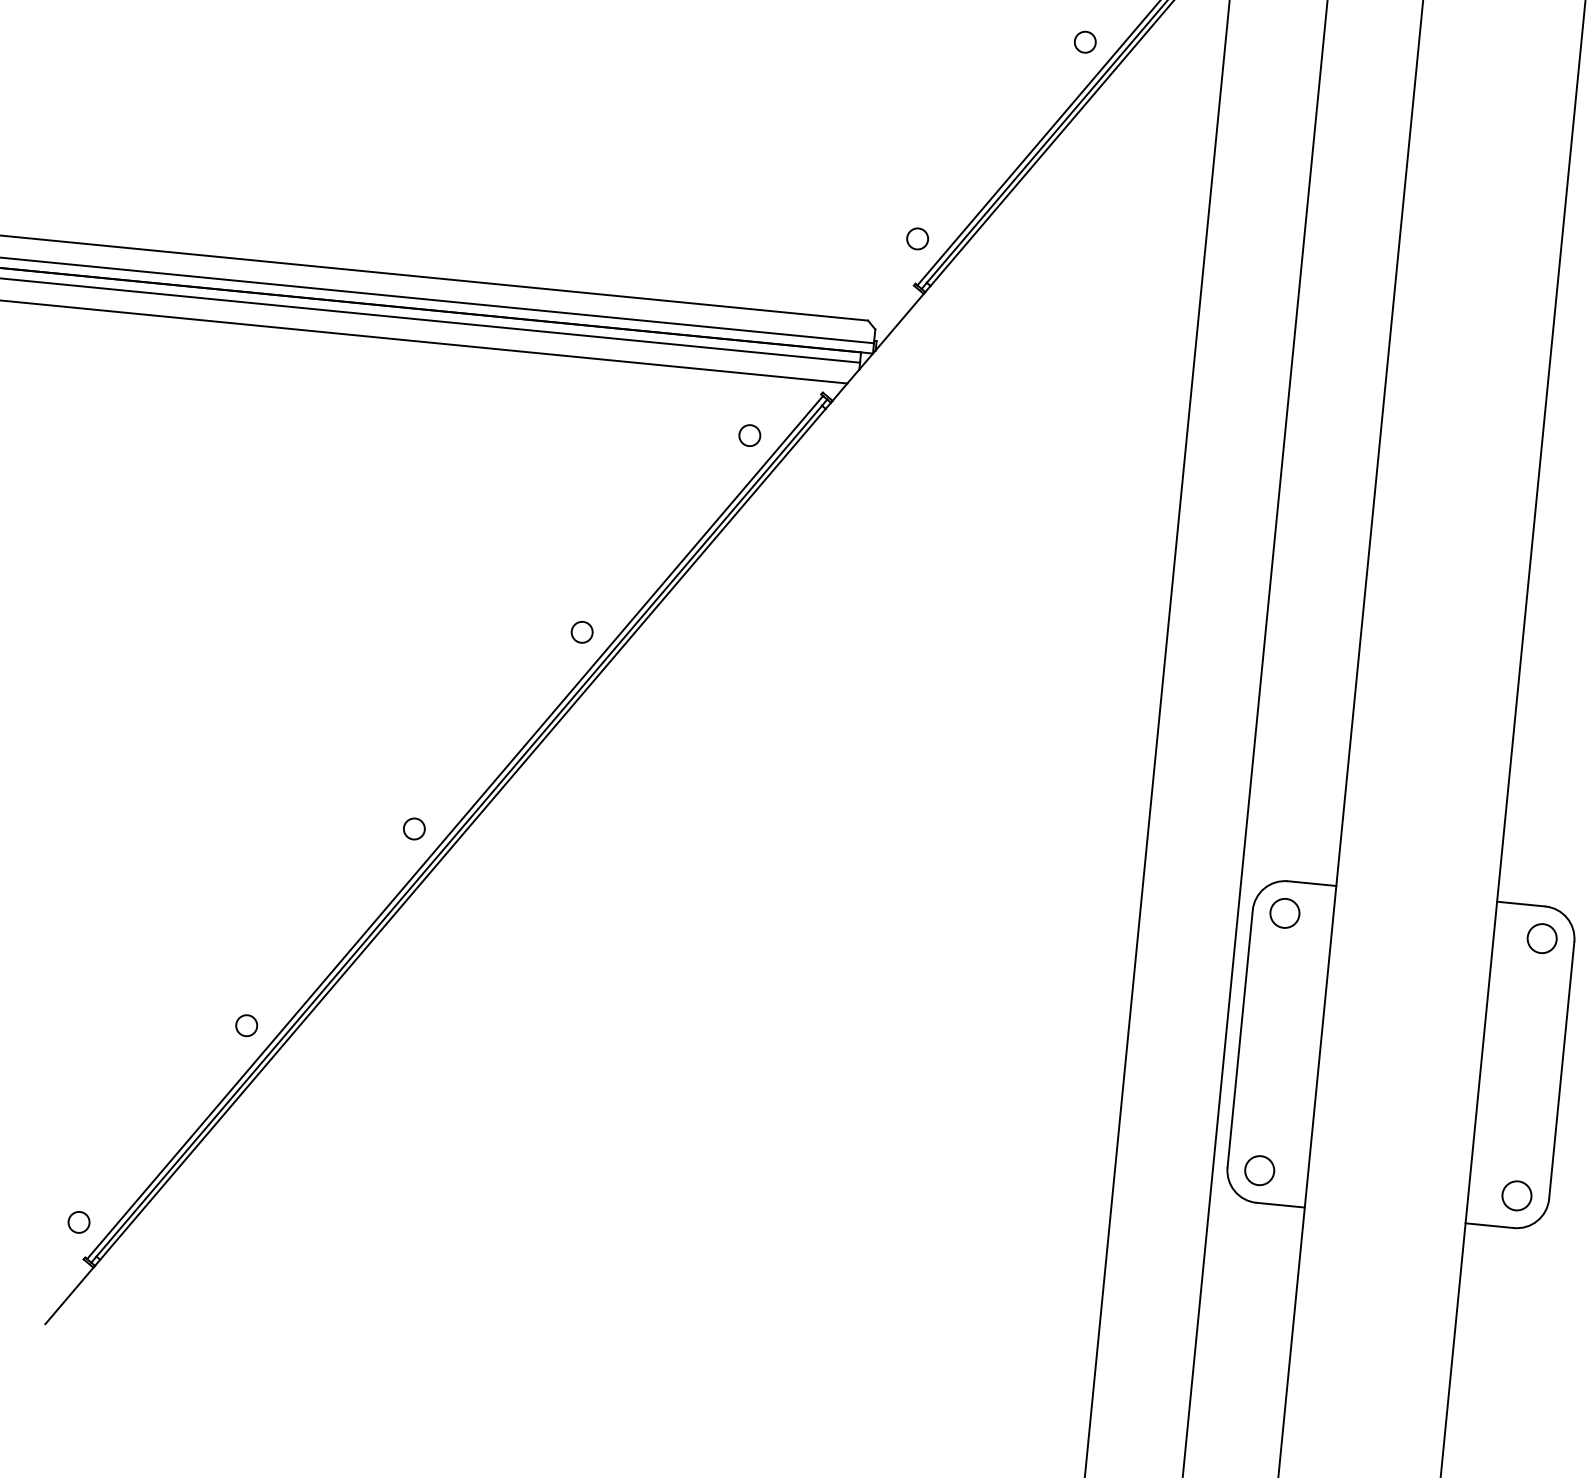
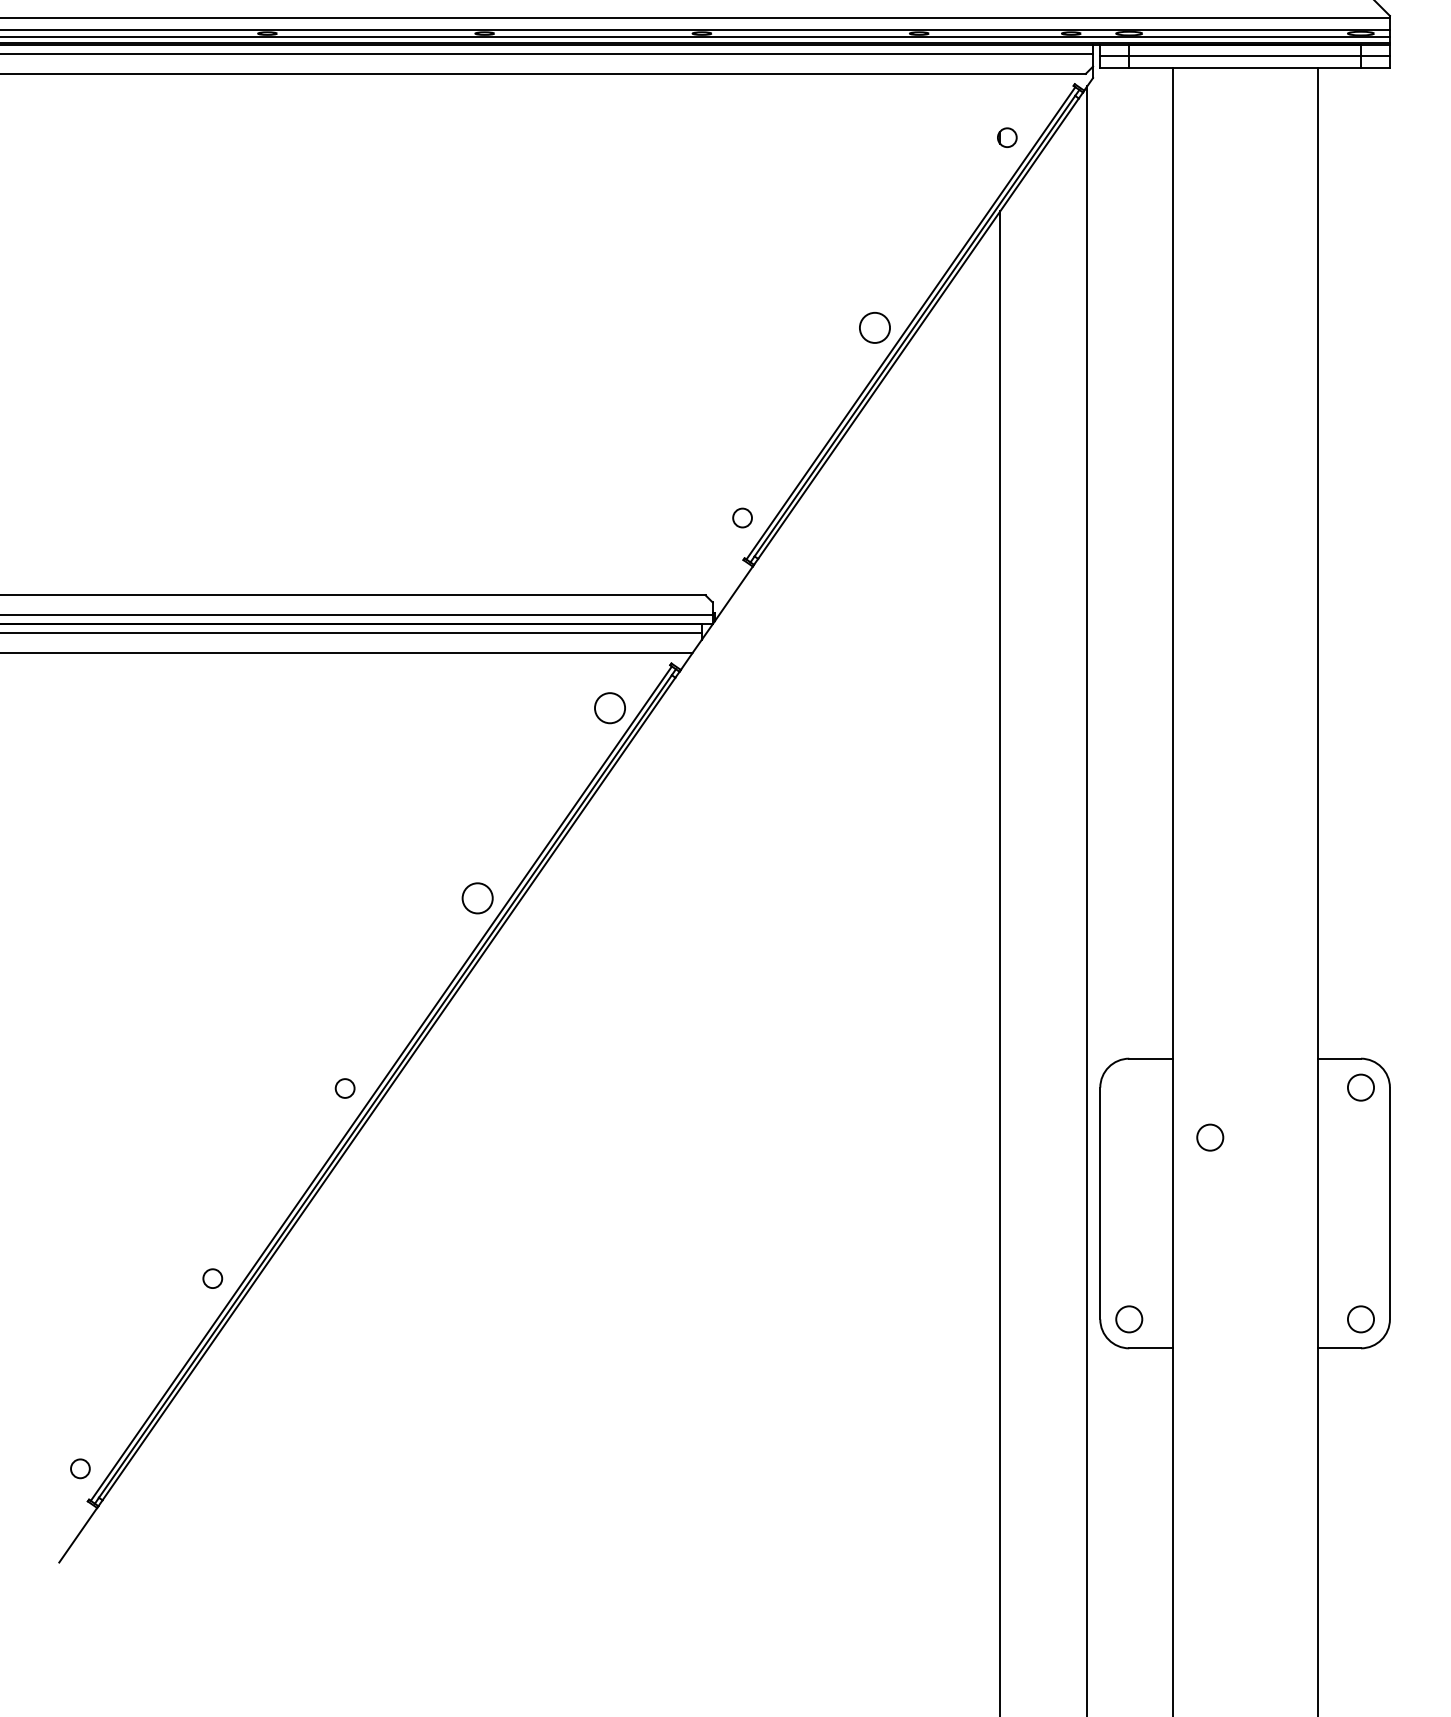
circle: (1084, 41) -> (874, 327), size x1.6
circle: (749, 434) -> (609, 707), size x1.6
circle: (582, 631) -> (477, 897), size x1.6
circle: (1285, 913) -> (1210, 1137), moved

